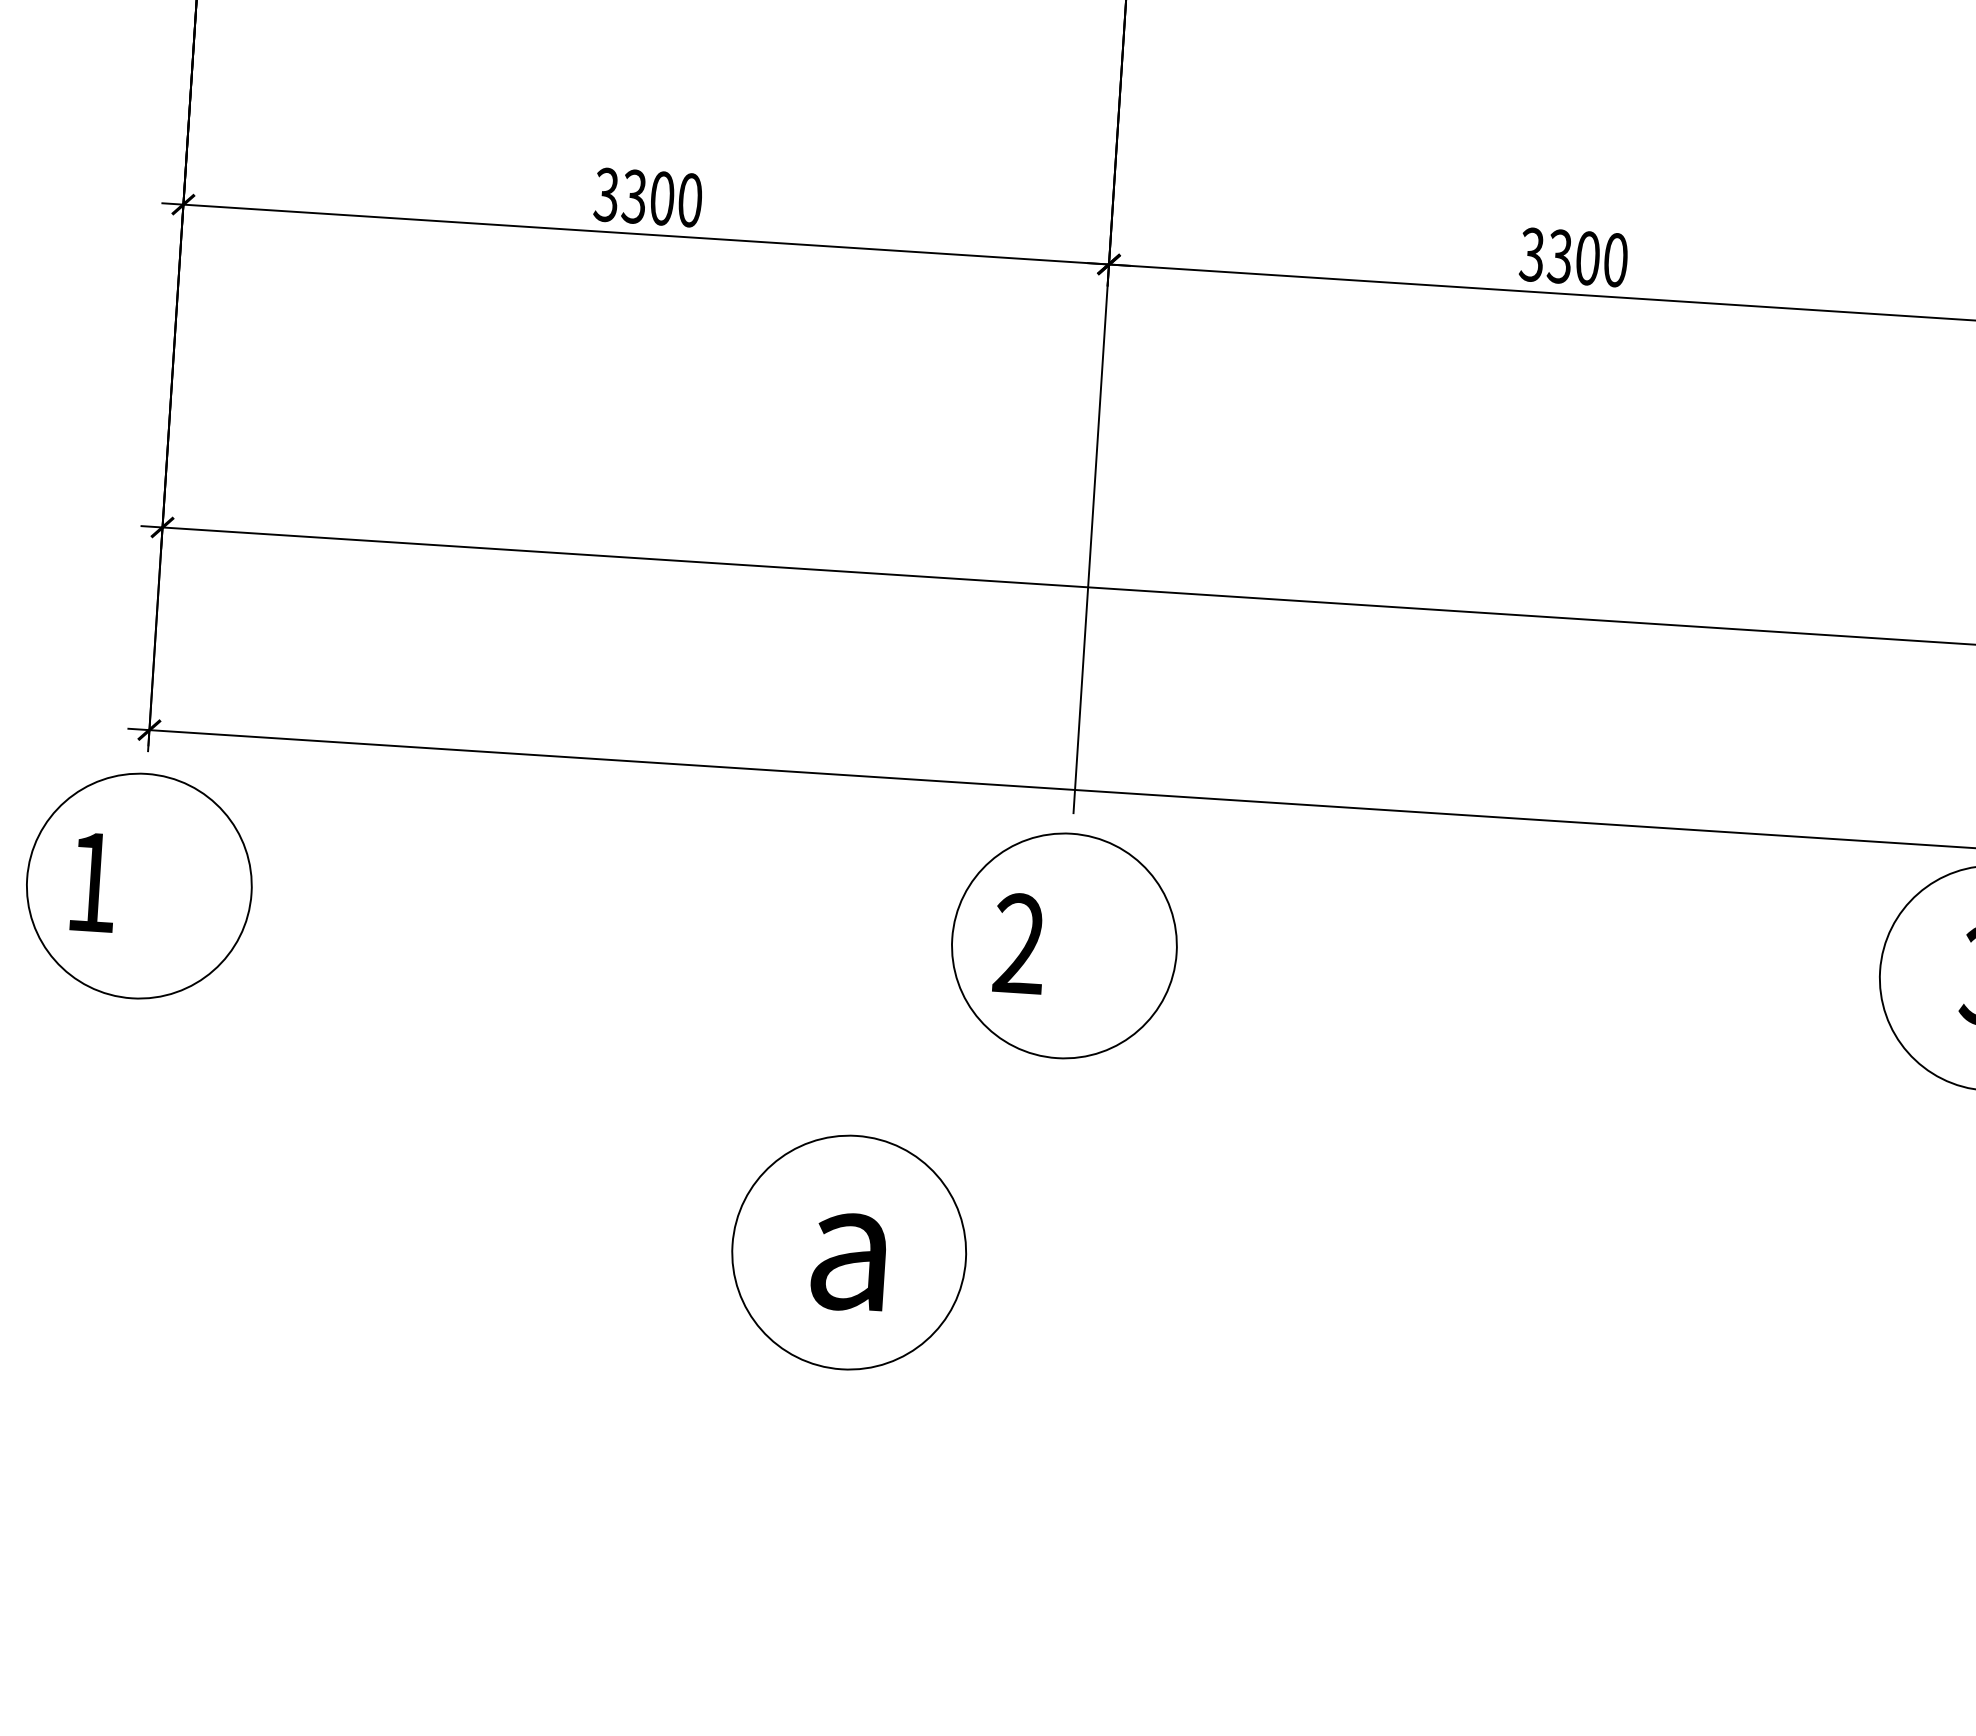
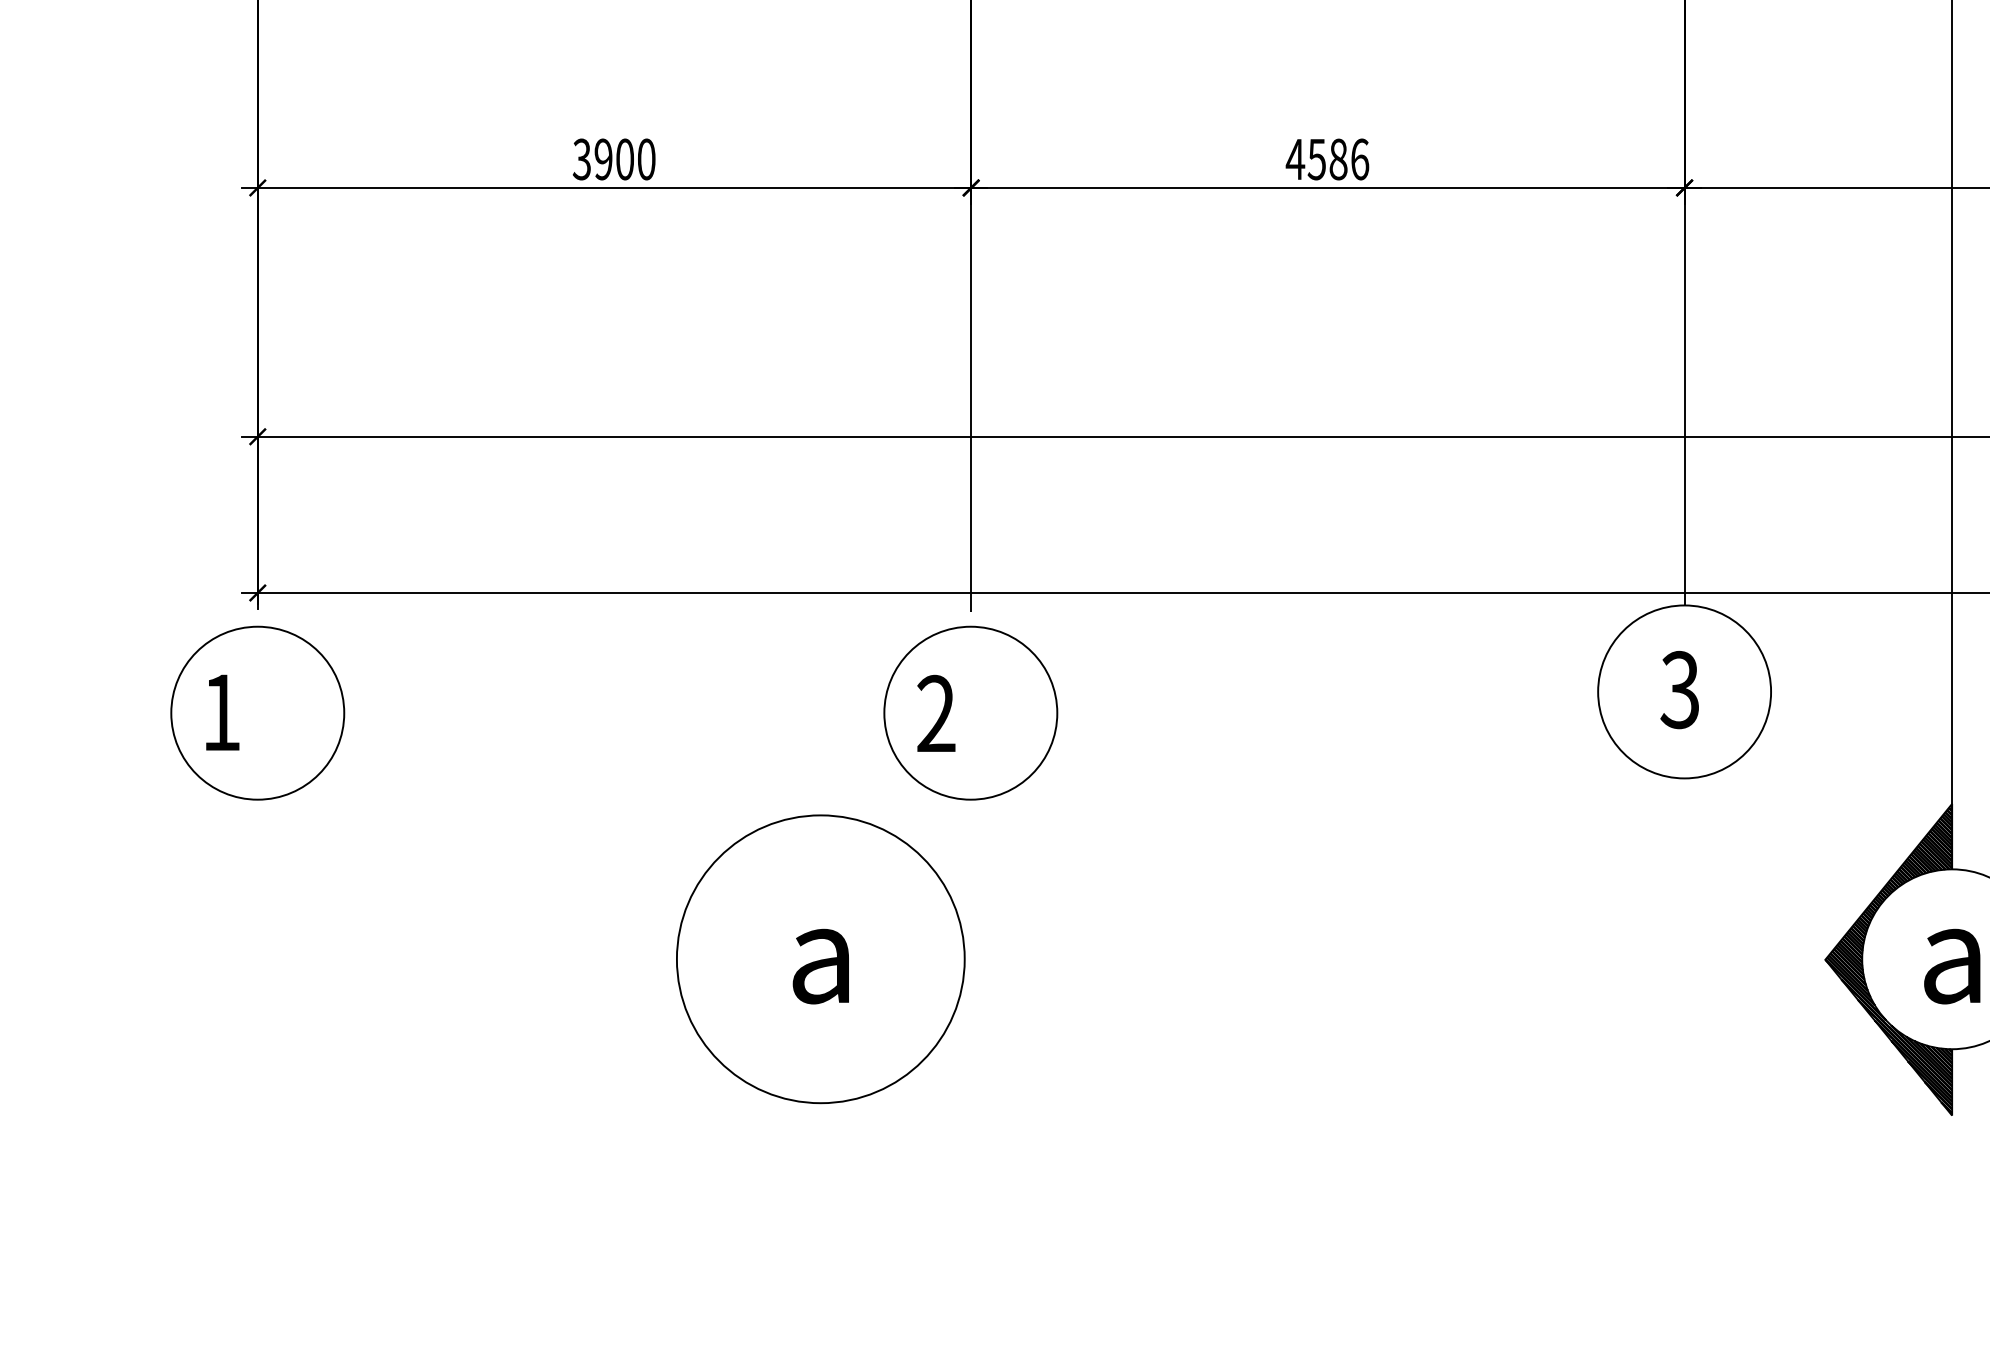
text: (634, 196) -> (603, 159), 3300 -> 3900
text: (1573, 257) -> (1327, 159), 3300 -> 4586
circle: (848, 1252) -> (820, 959), size x1.6

